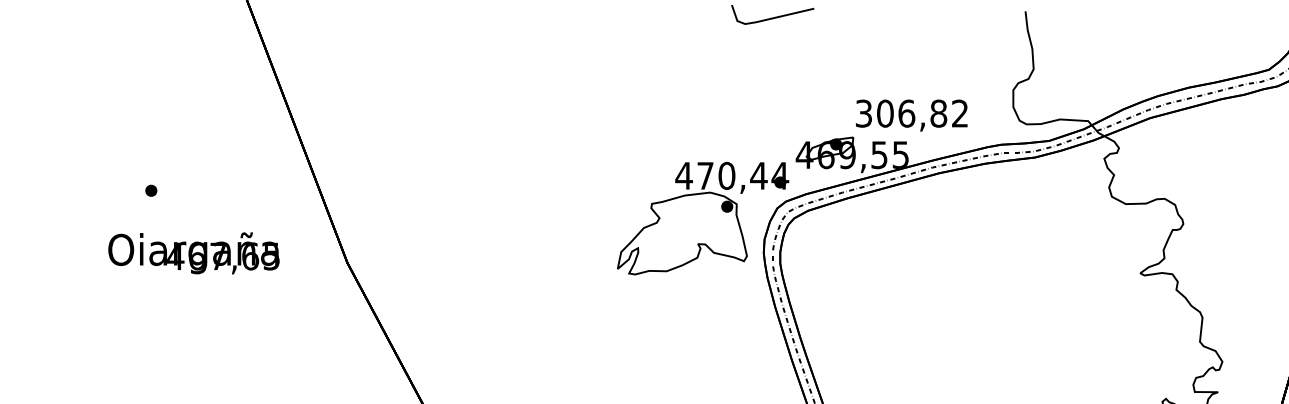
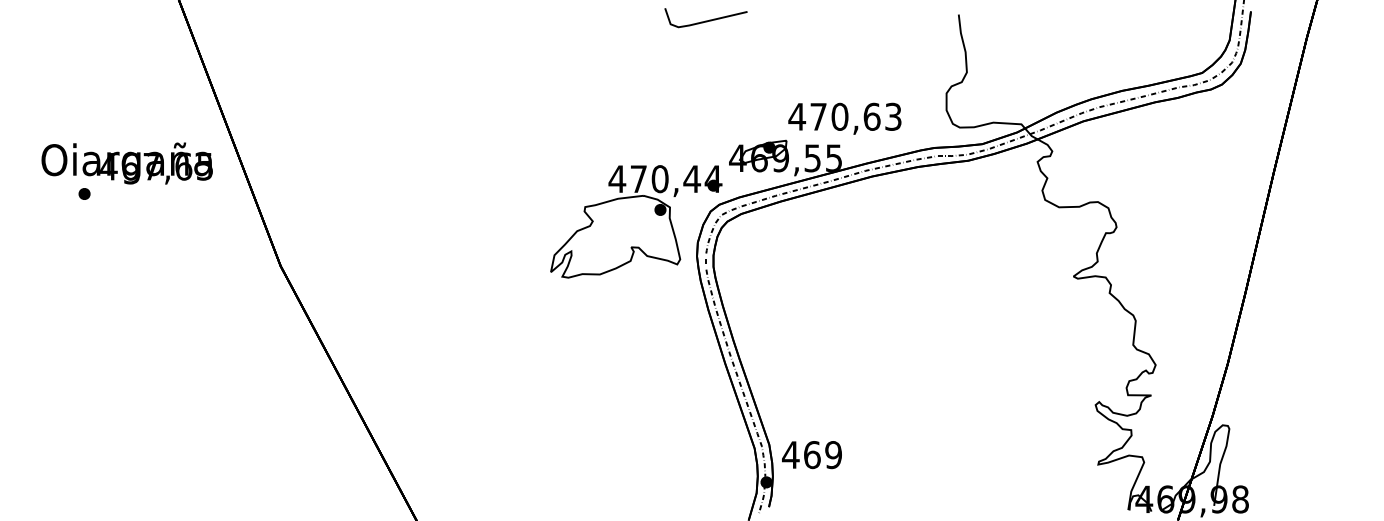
text: (911, 113) -> (844, 116), 306,82 -> 470,63
text: (193, 253) -> (126, 163), moved

